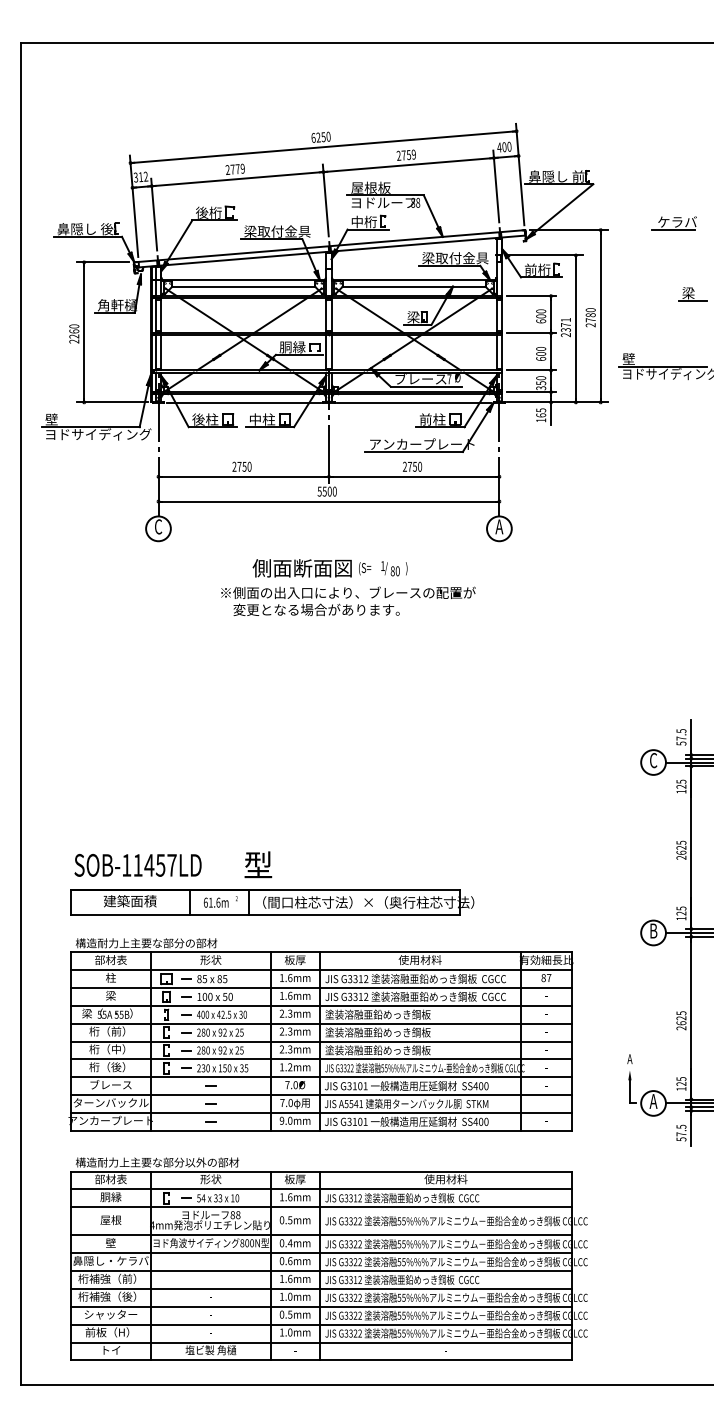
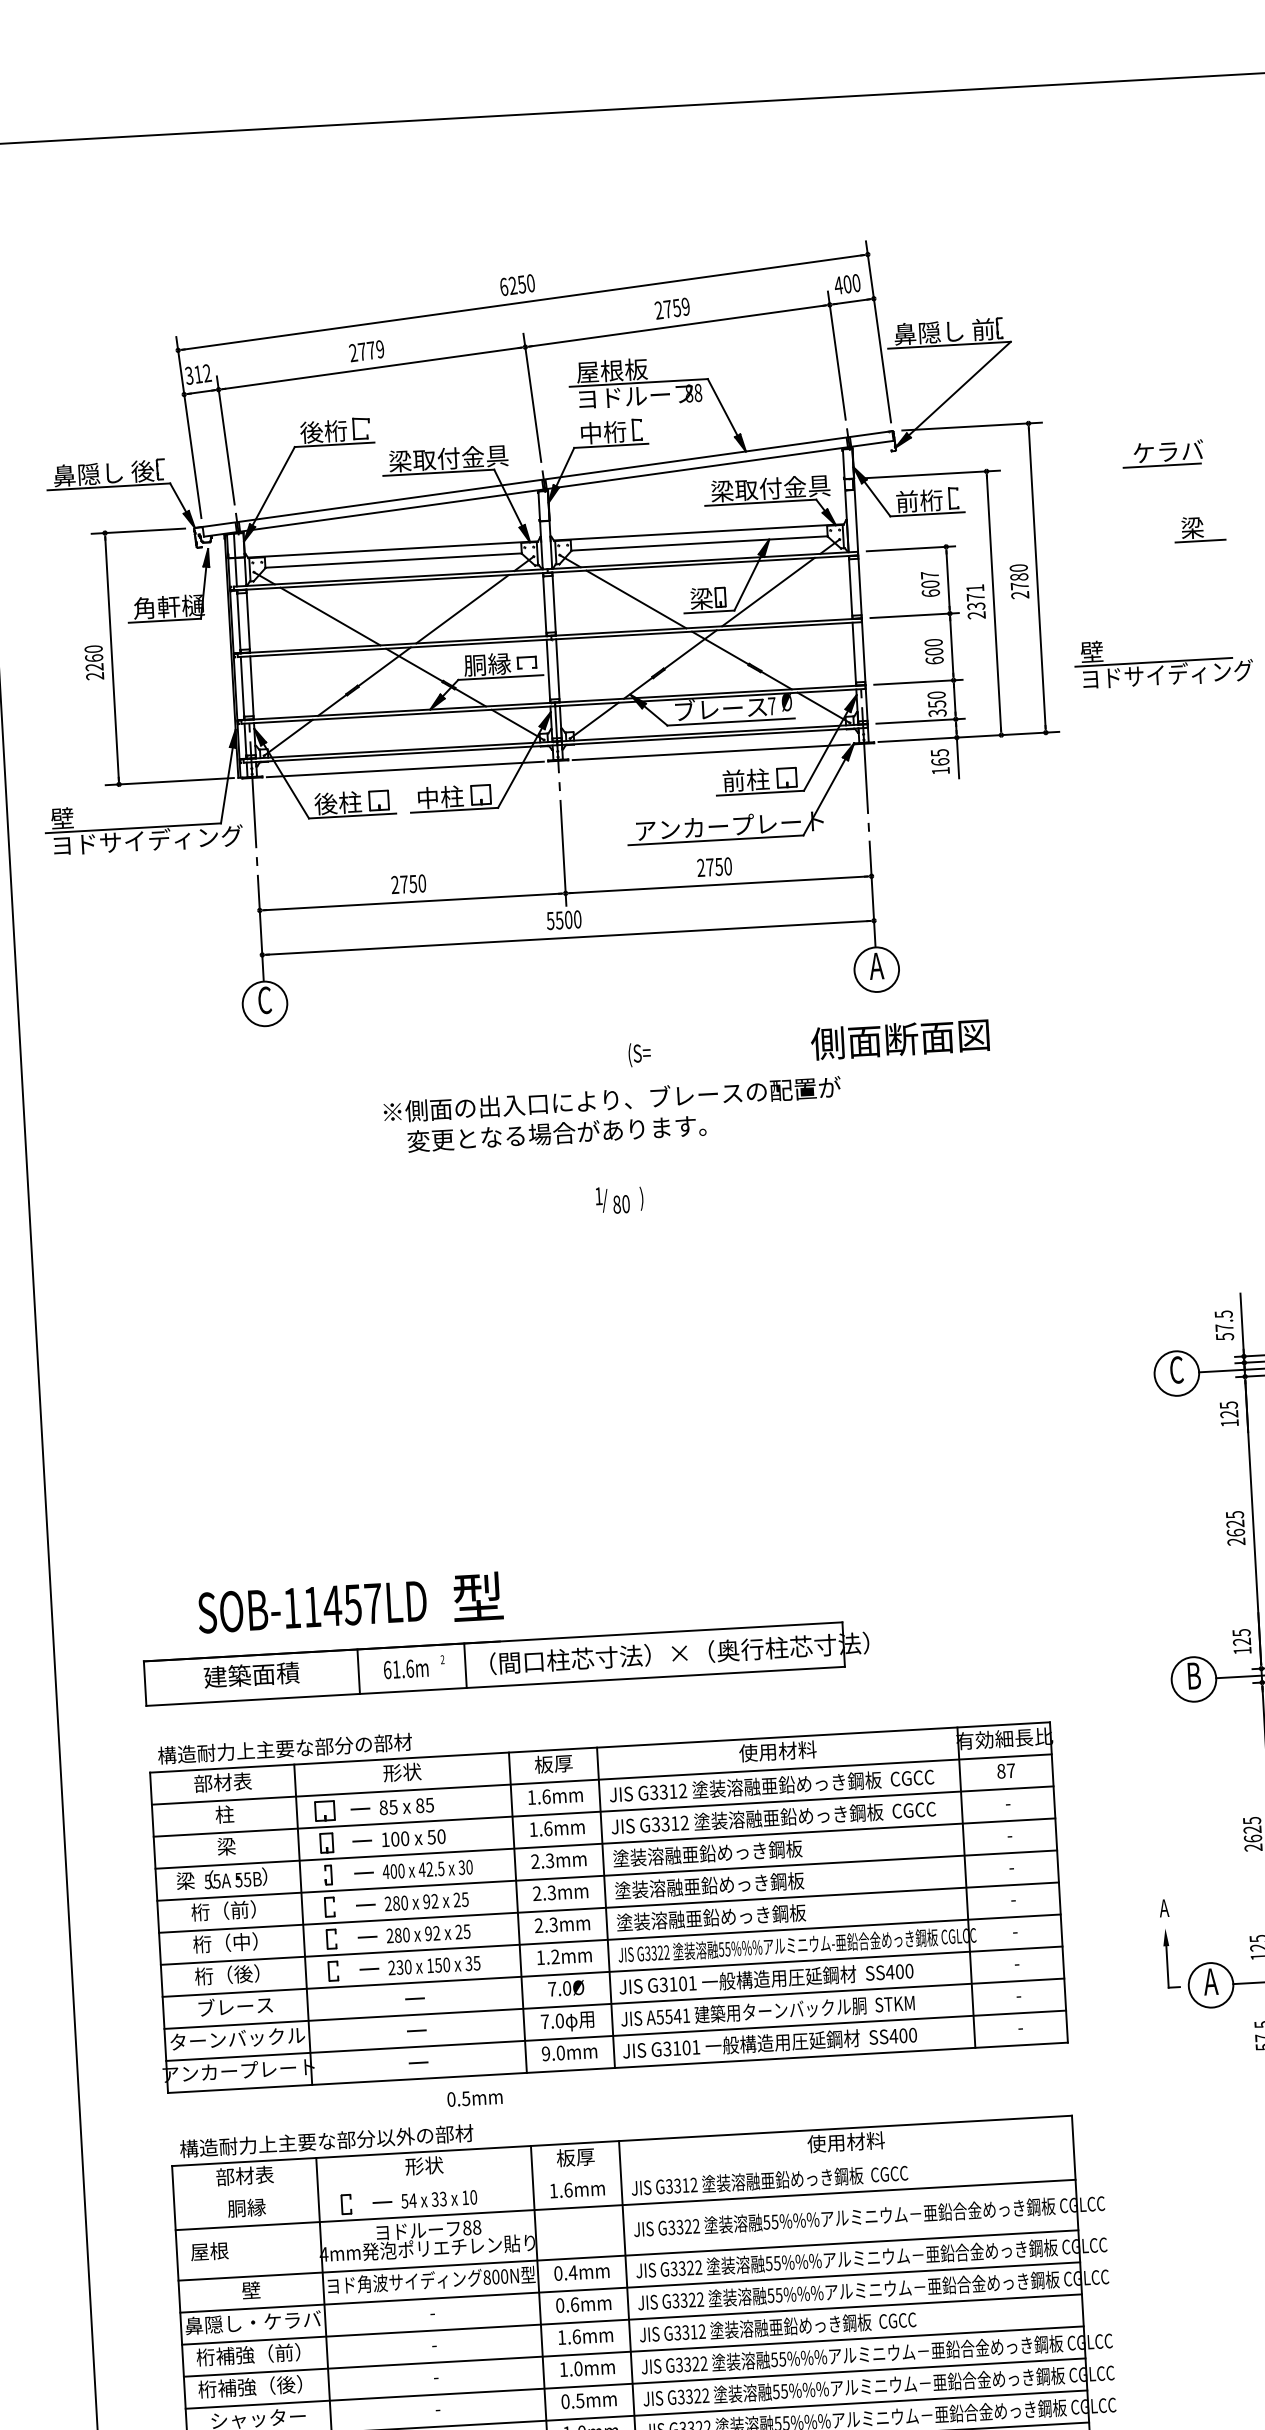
part: (673, 223) -> (1161, 454), moved
text: (541, 311) -> (930, 575), 600 -> 607
text: (301, 568) -> (898, 1039), moved
text: (394, 568) -> (619, 1199), moved
text: (137, 865) -> (311, 1607), moved
line: (321, 1189) -> (623, 2173), removed
text: (110, 1220) -> (208, 2252), moved
text: (294, 1220) -> (473, 2098), moved

